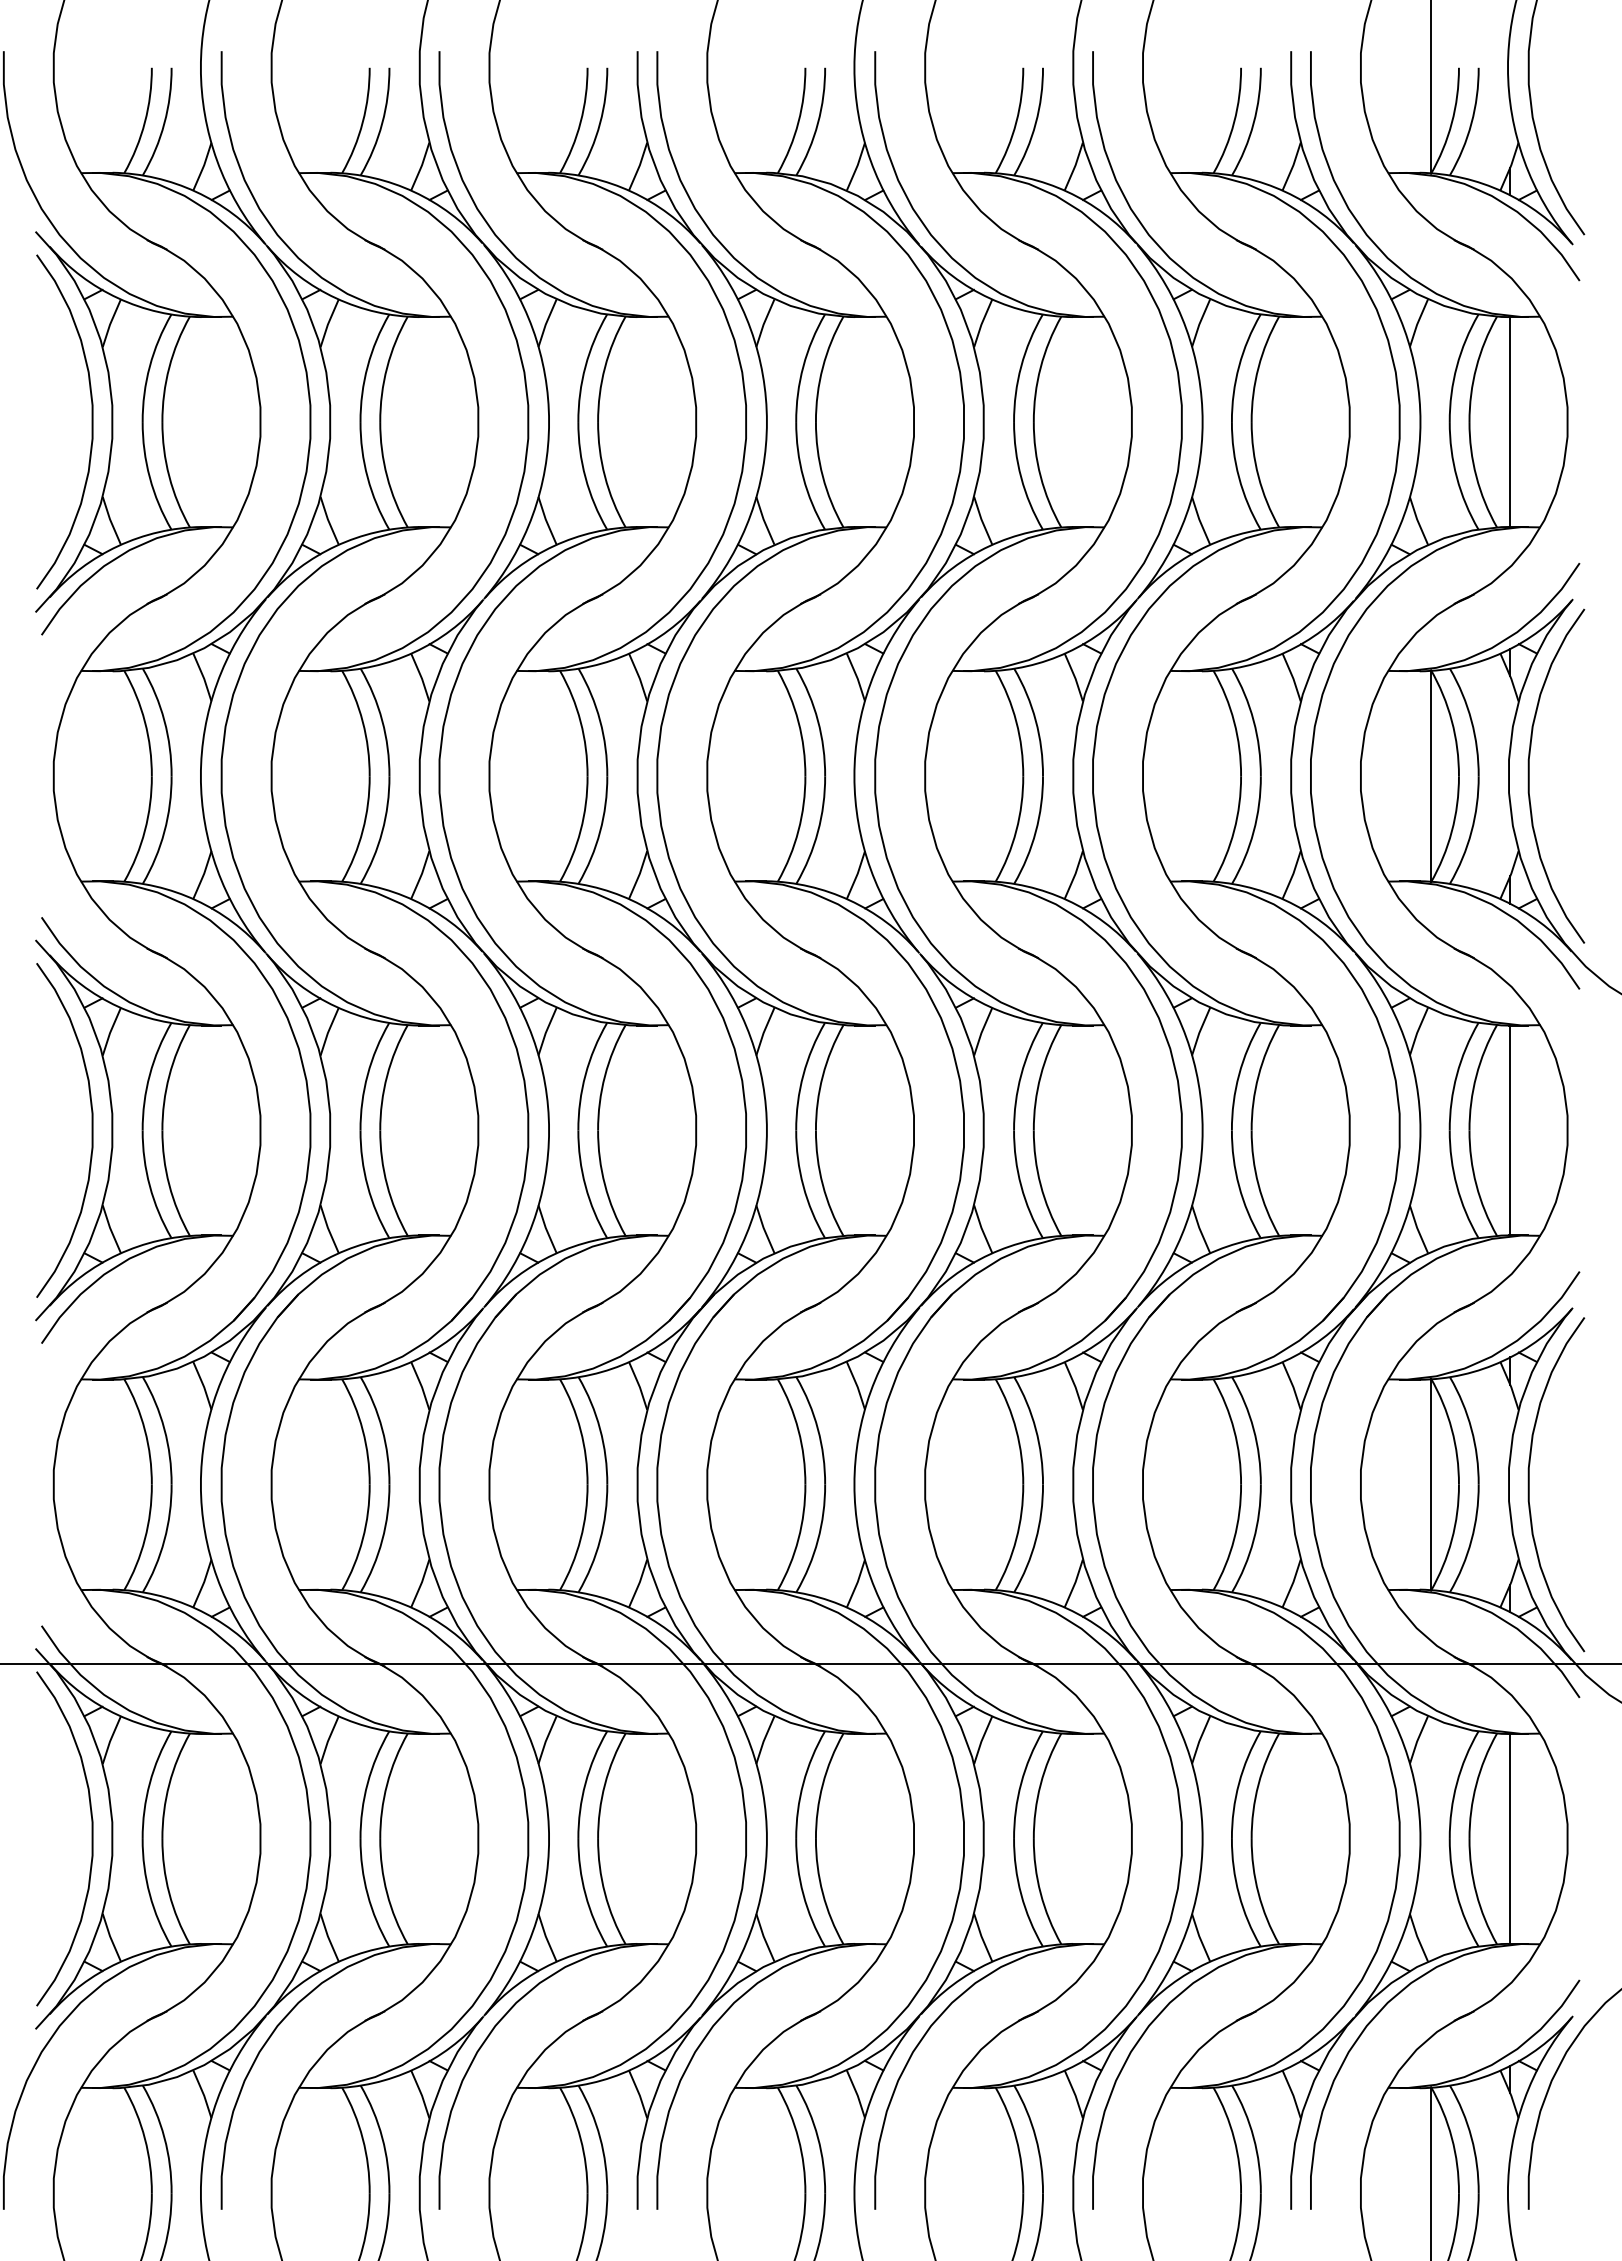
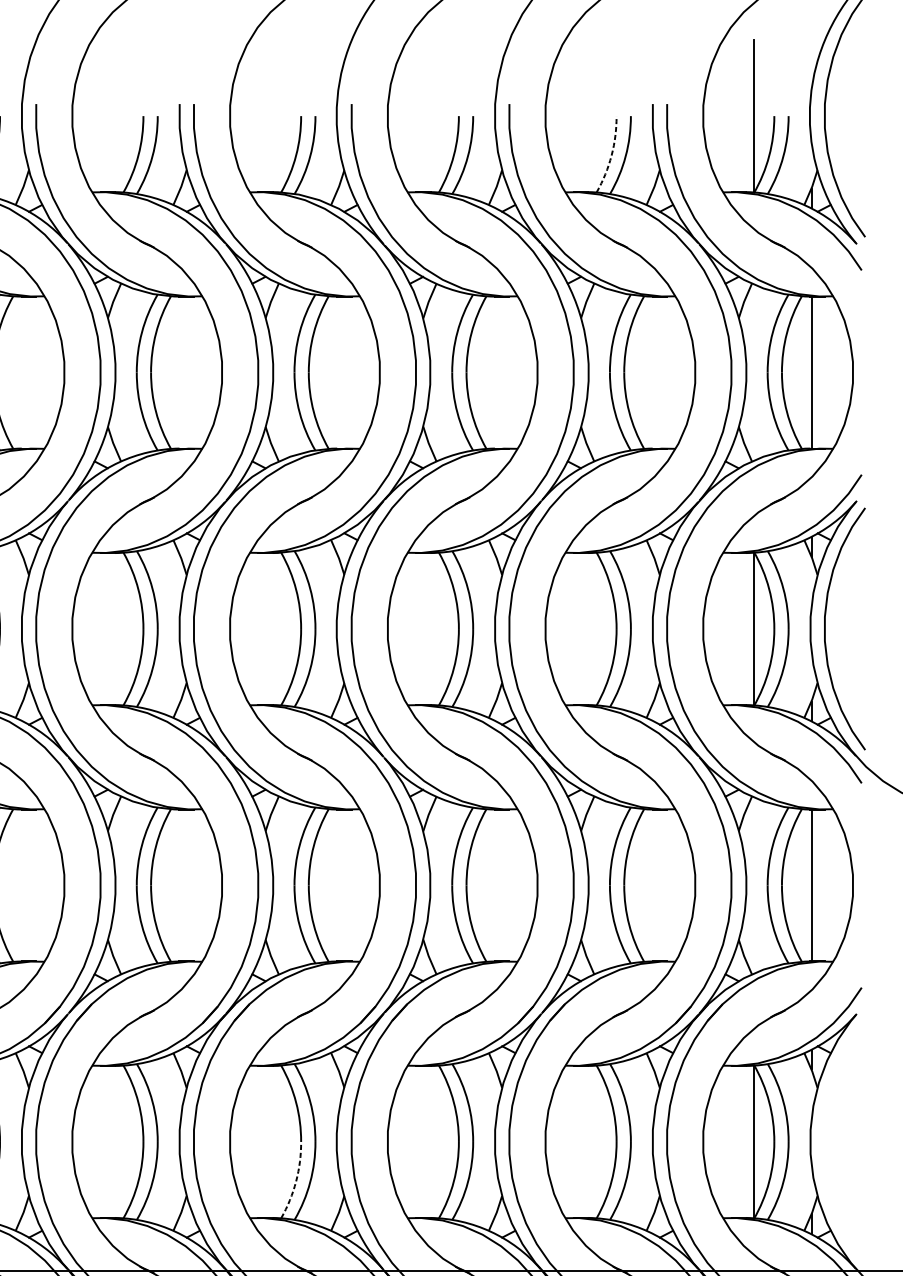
arc: (1234, 122) -> (611, 155), solid -> dashed
curve: (1529, 1484) -> (825, 1141), removed
arc: (798, 1539) -> (296, 1181), solid -> dashed

